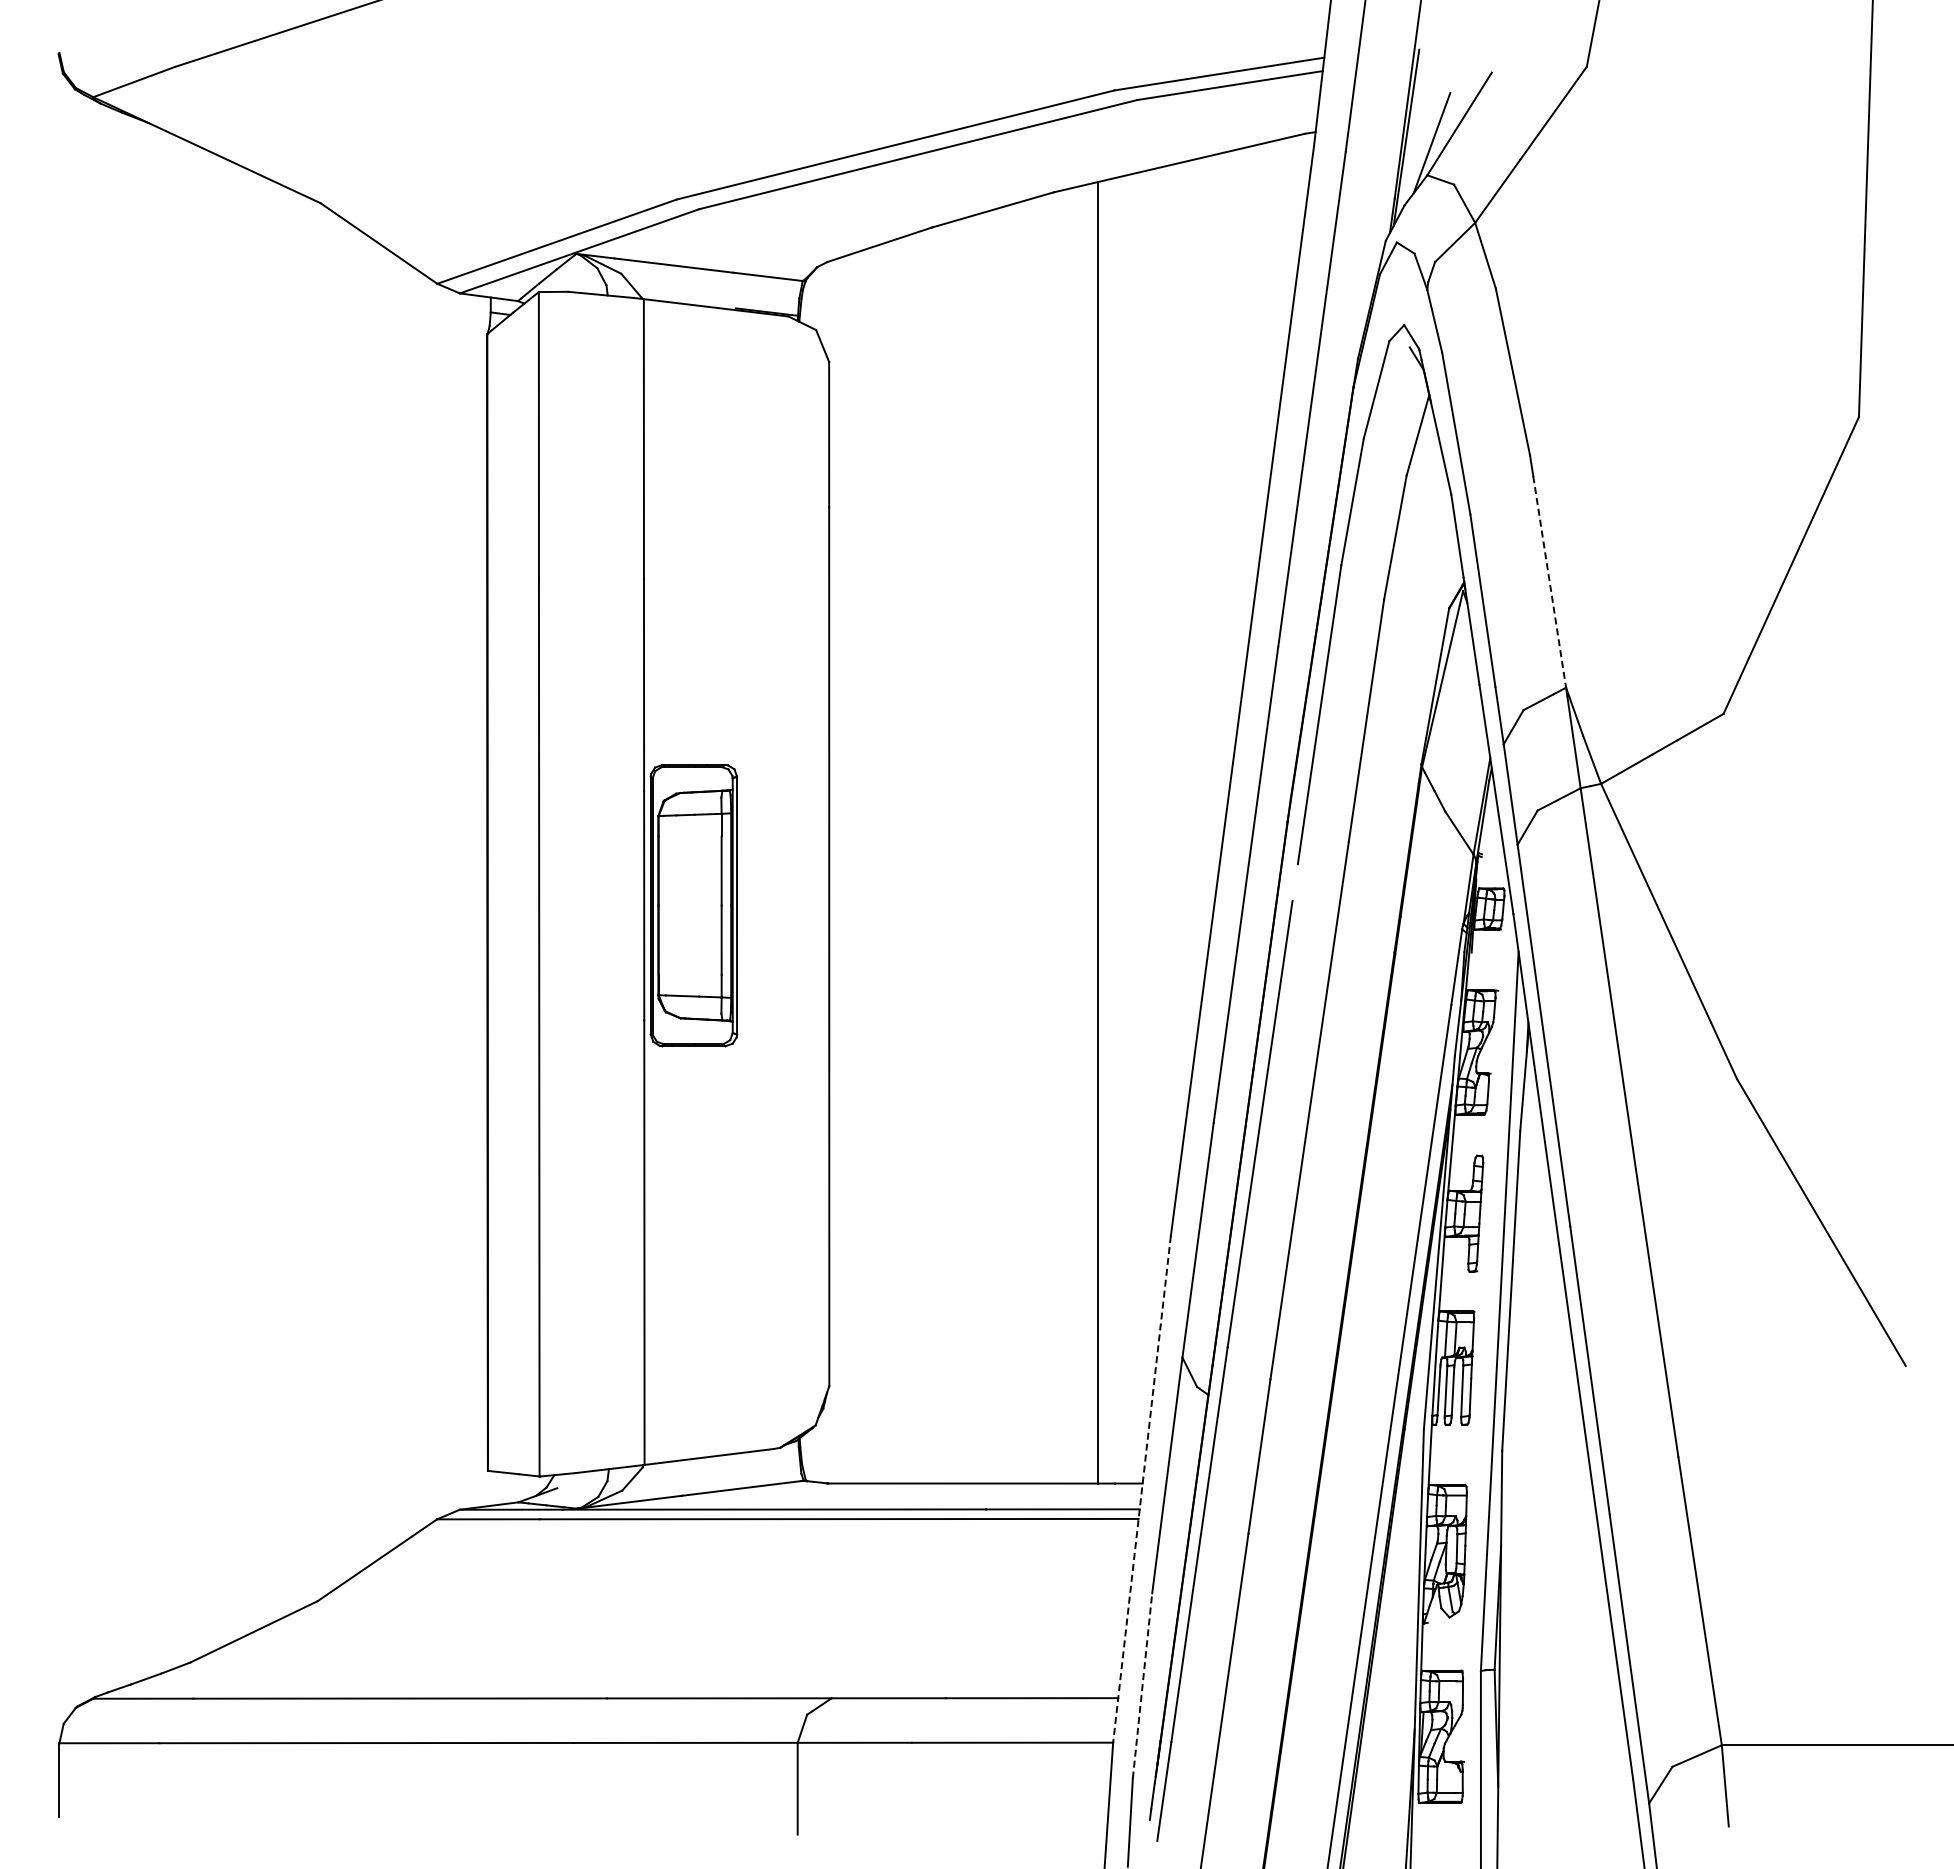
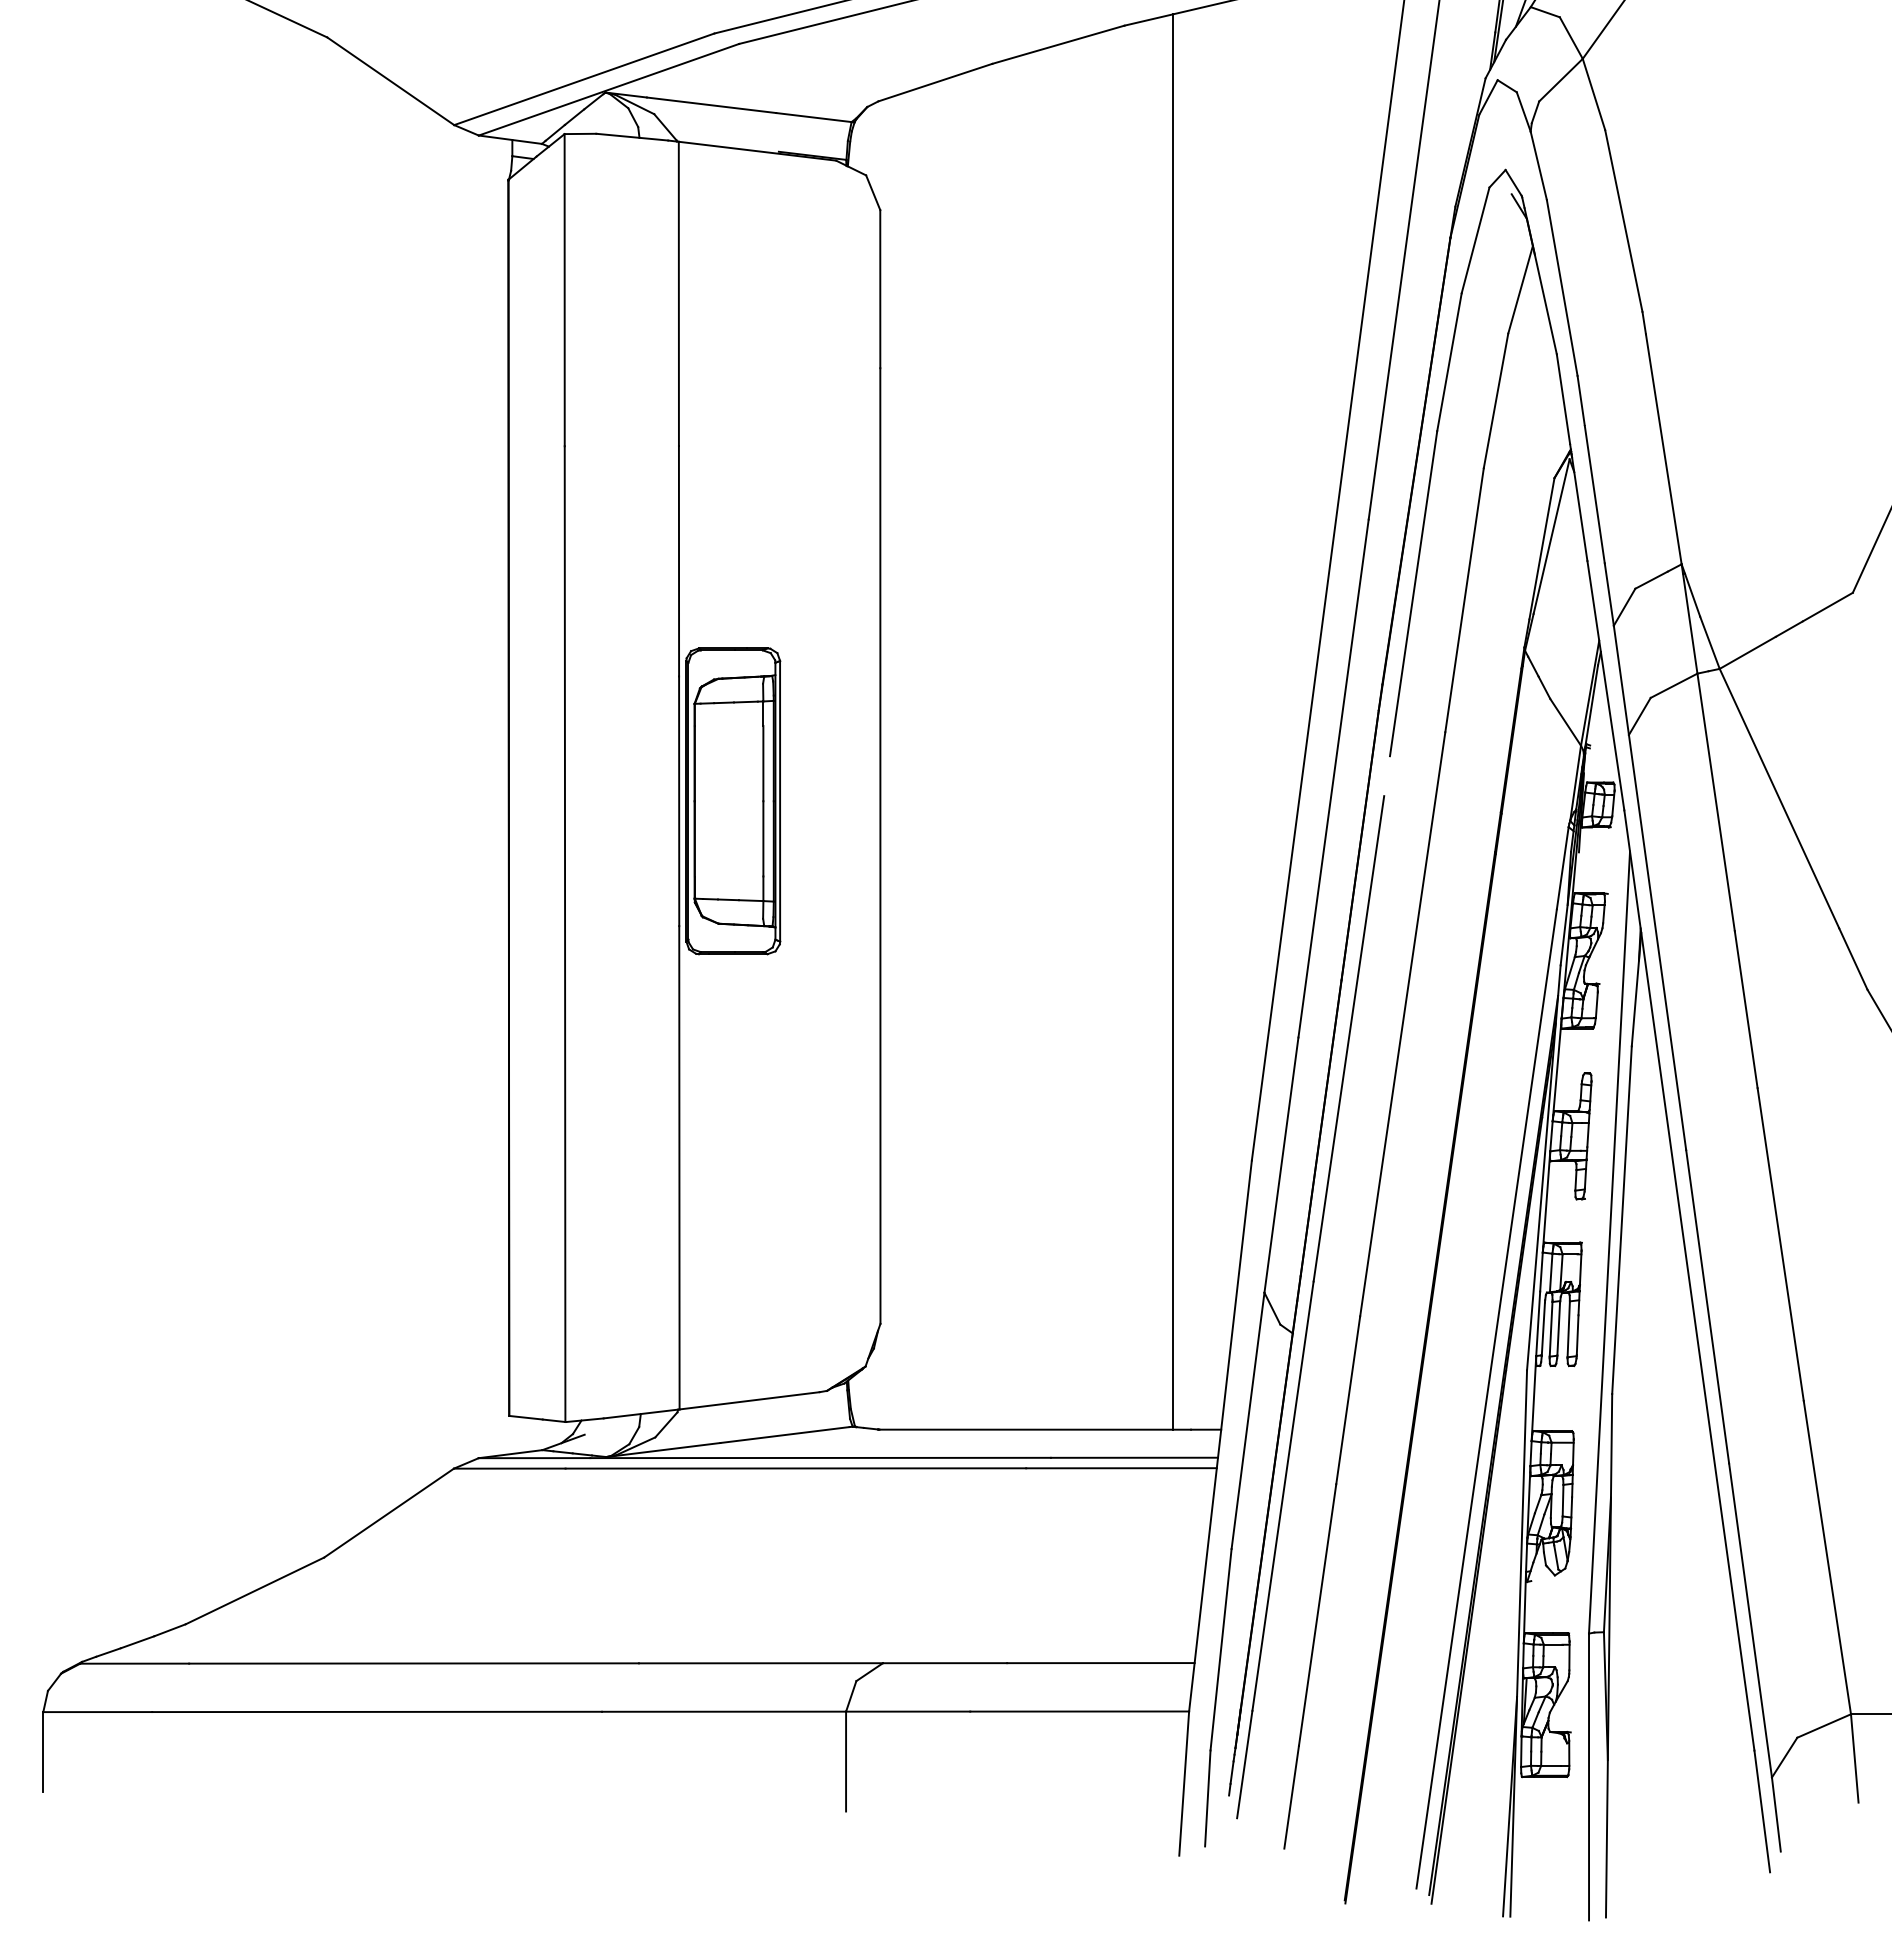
line: (1549, 582) -> (1663, 449), dashed -> solid
line: (1141, 1489) -> (1219, 1436), dashed -> solid
line: (1142, 1685) -> (1221, 1649), dashed -> solid

